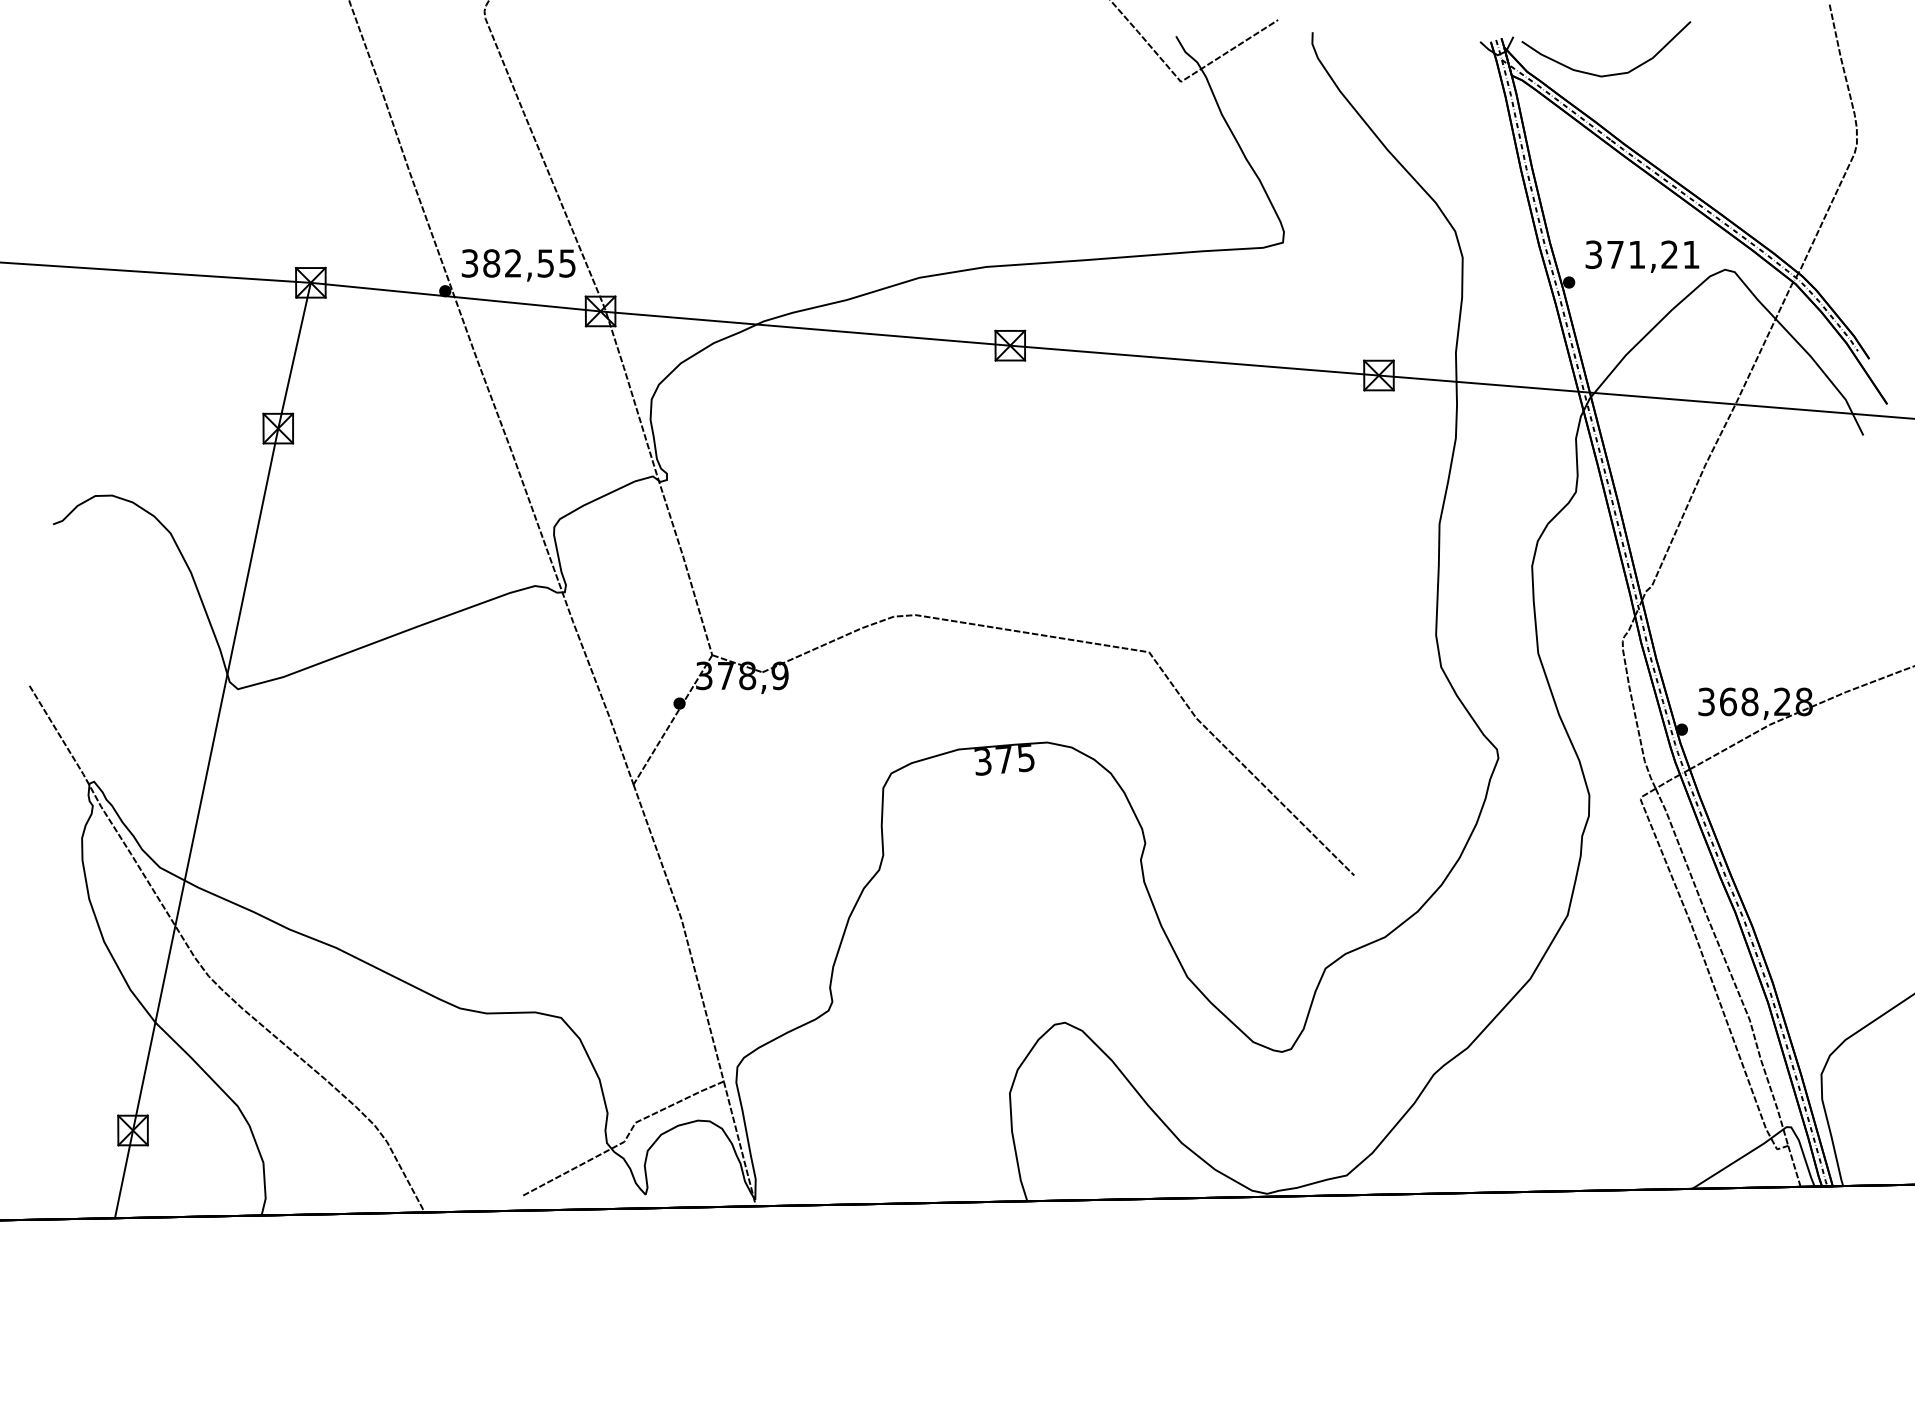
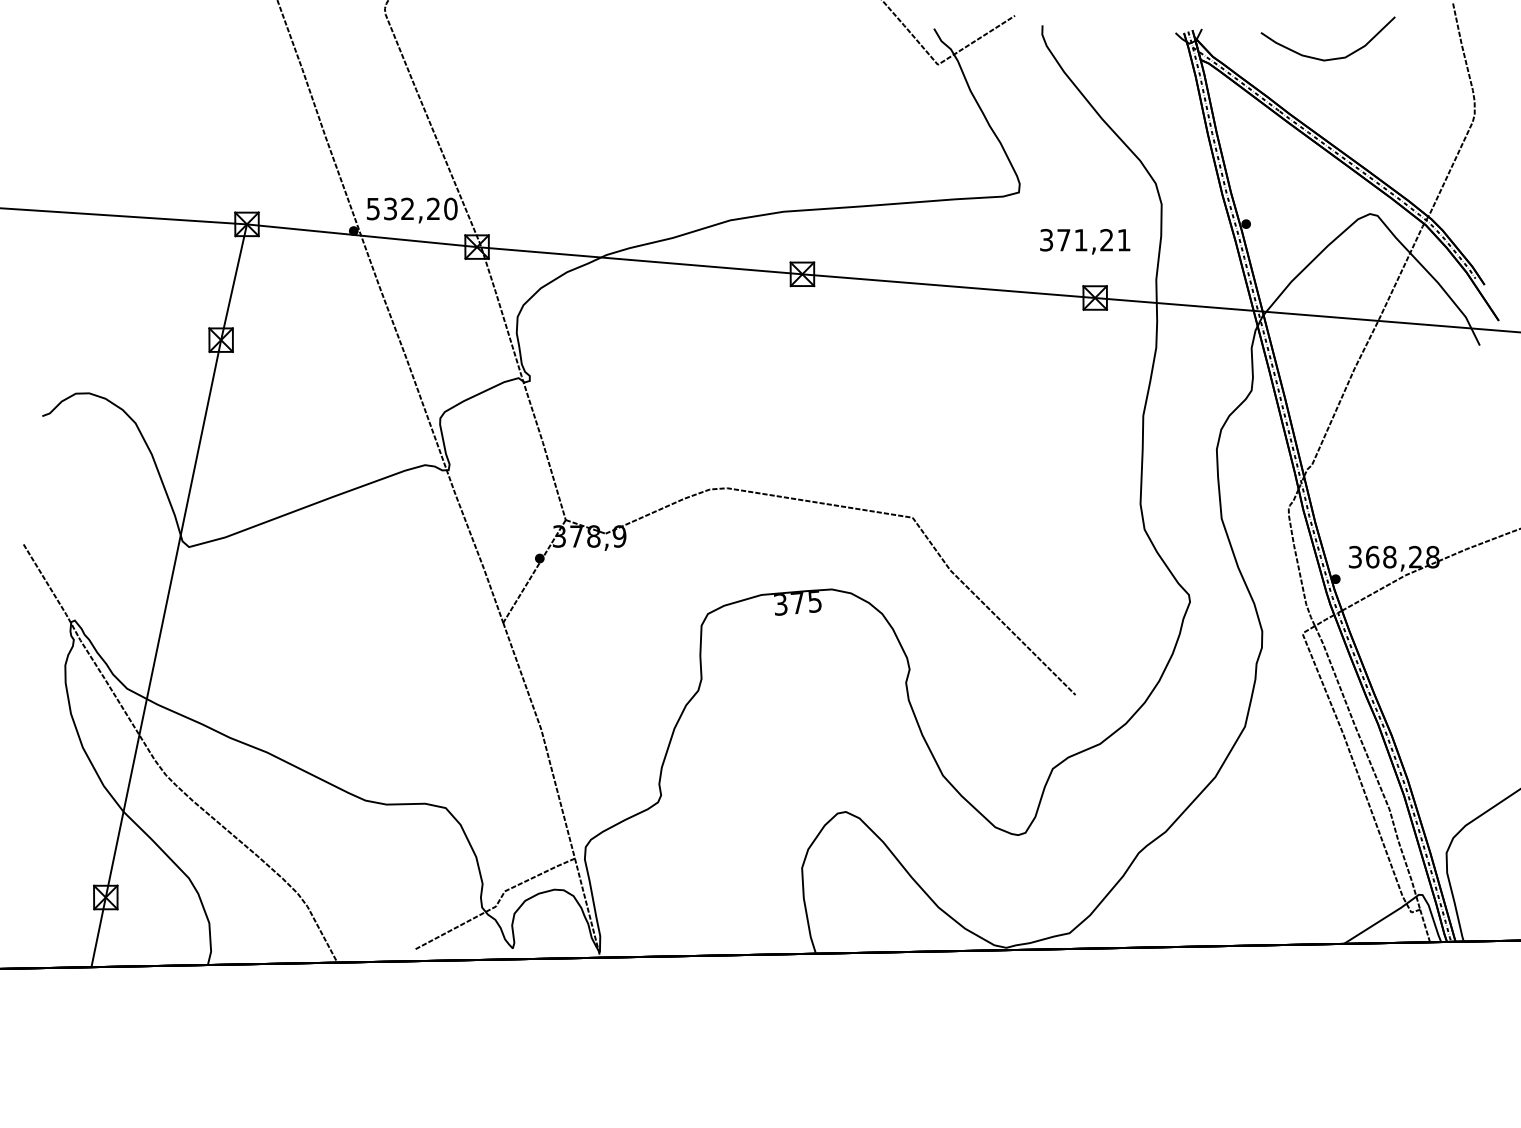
curve: (1613, 73) -> (1333, 58), moved
text: (1642, 256) -> (1085, 241), moved
text: (519, 263) -> (412, 209), 382,55 -> 532,20

